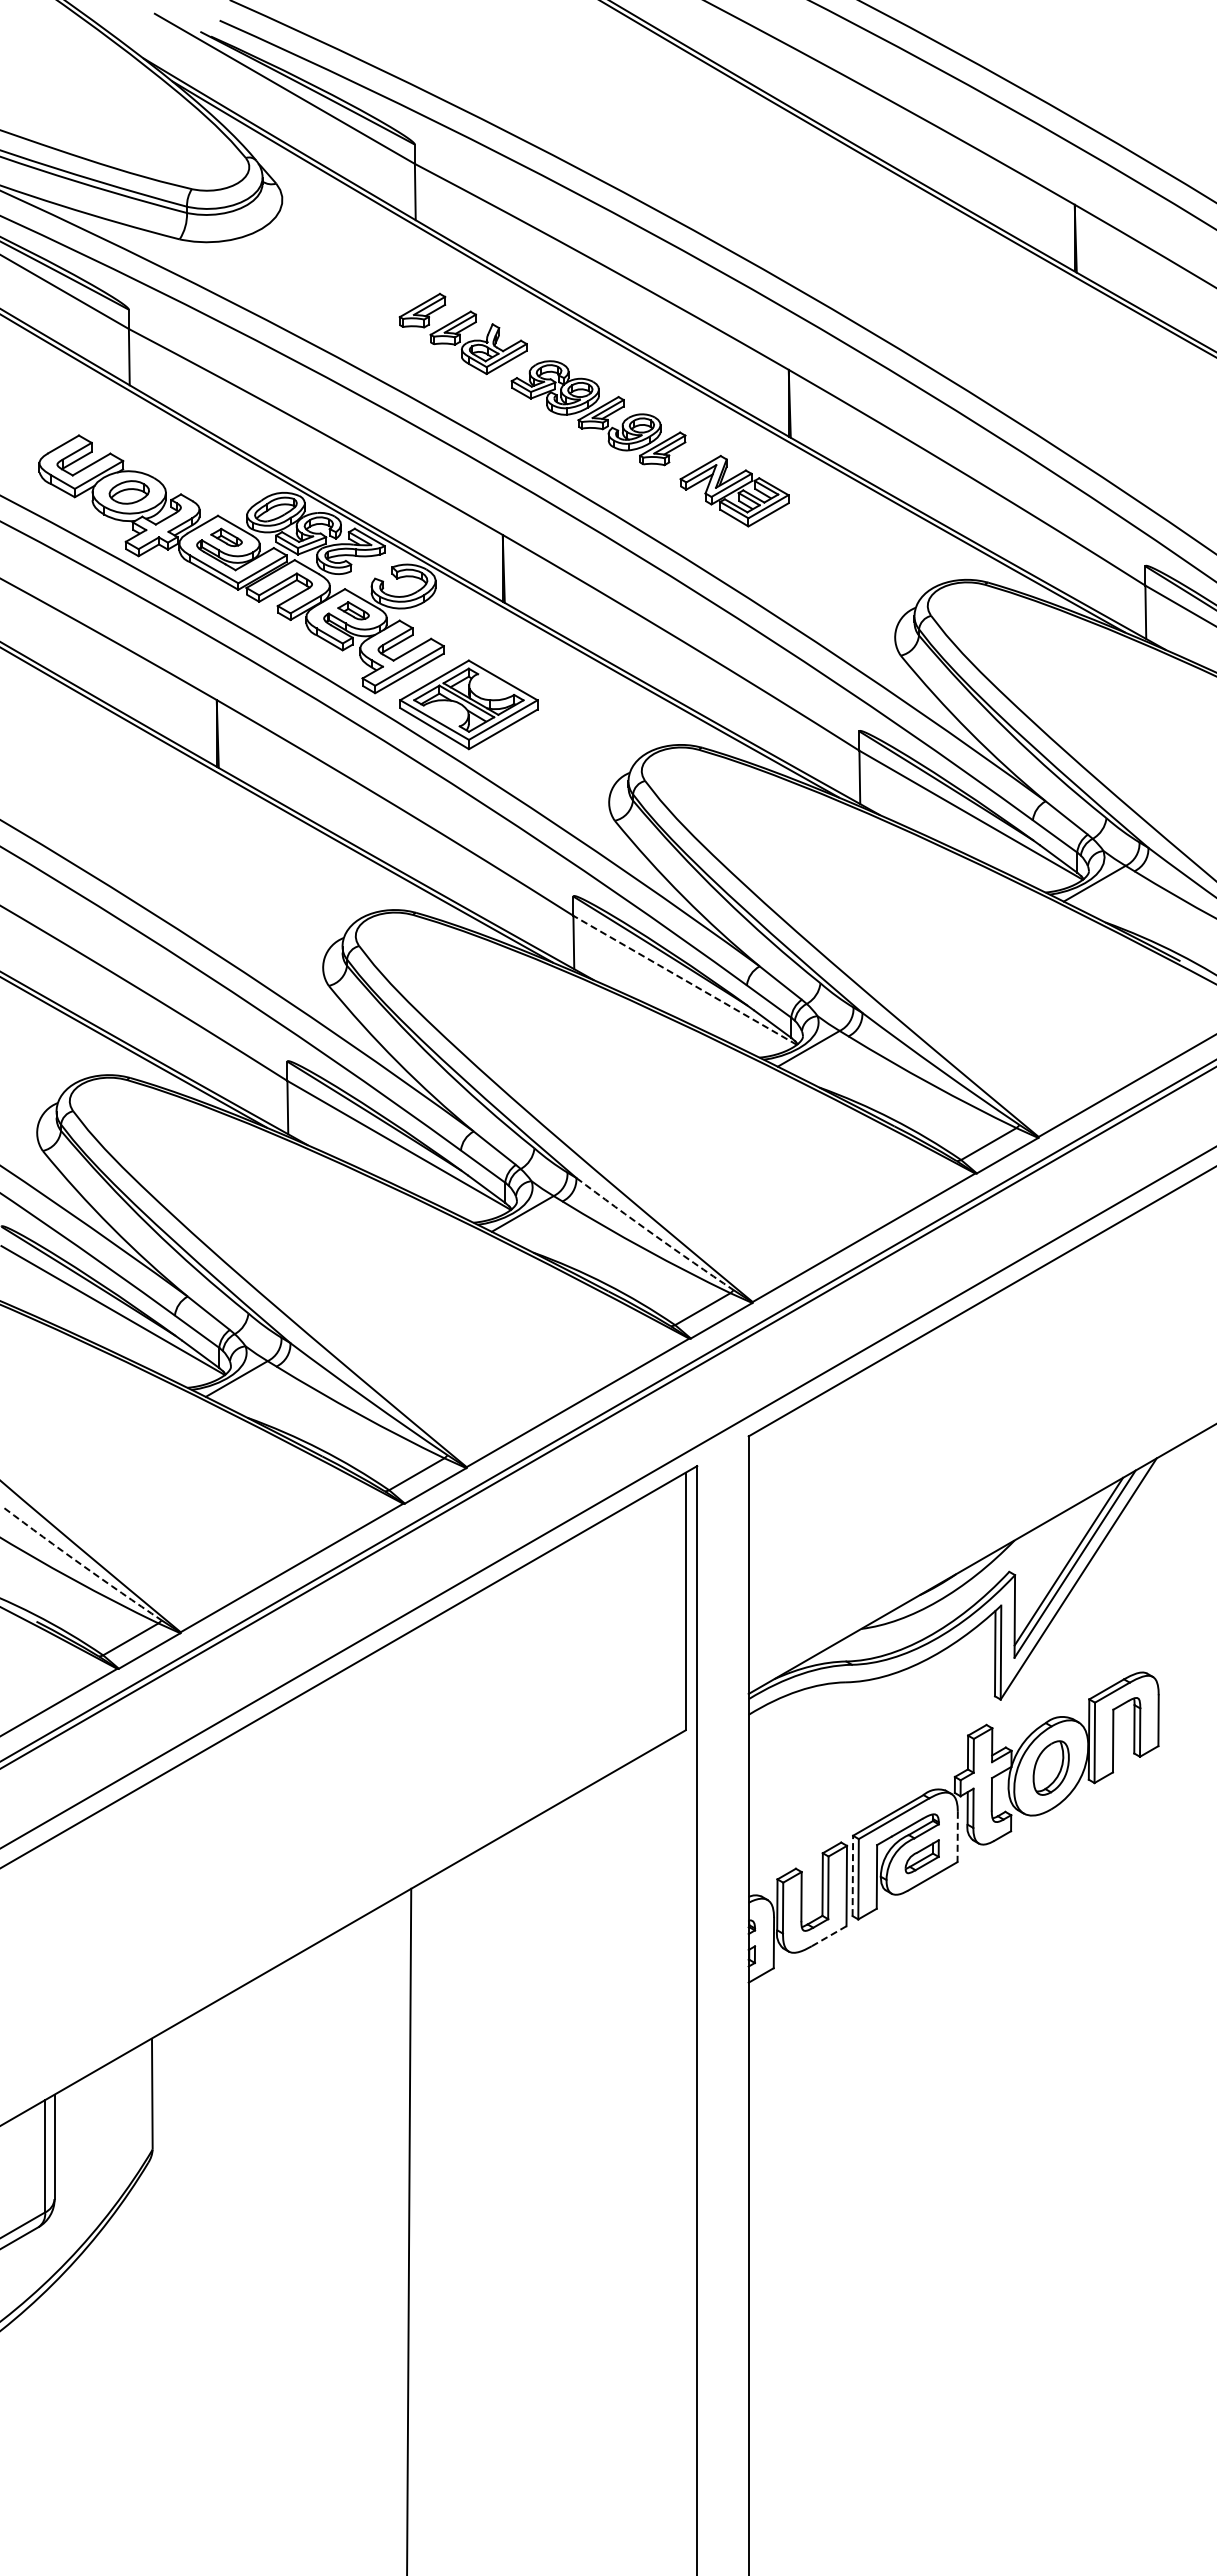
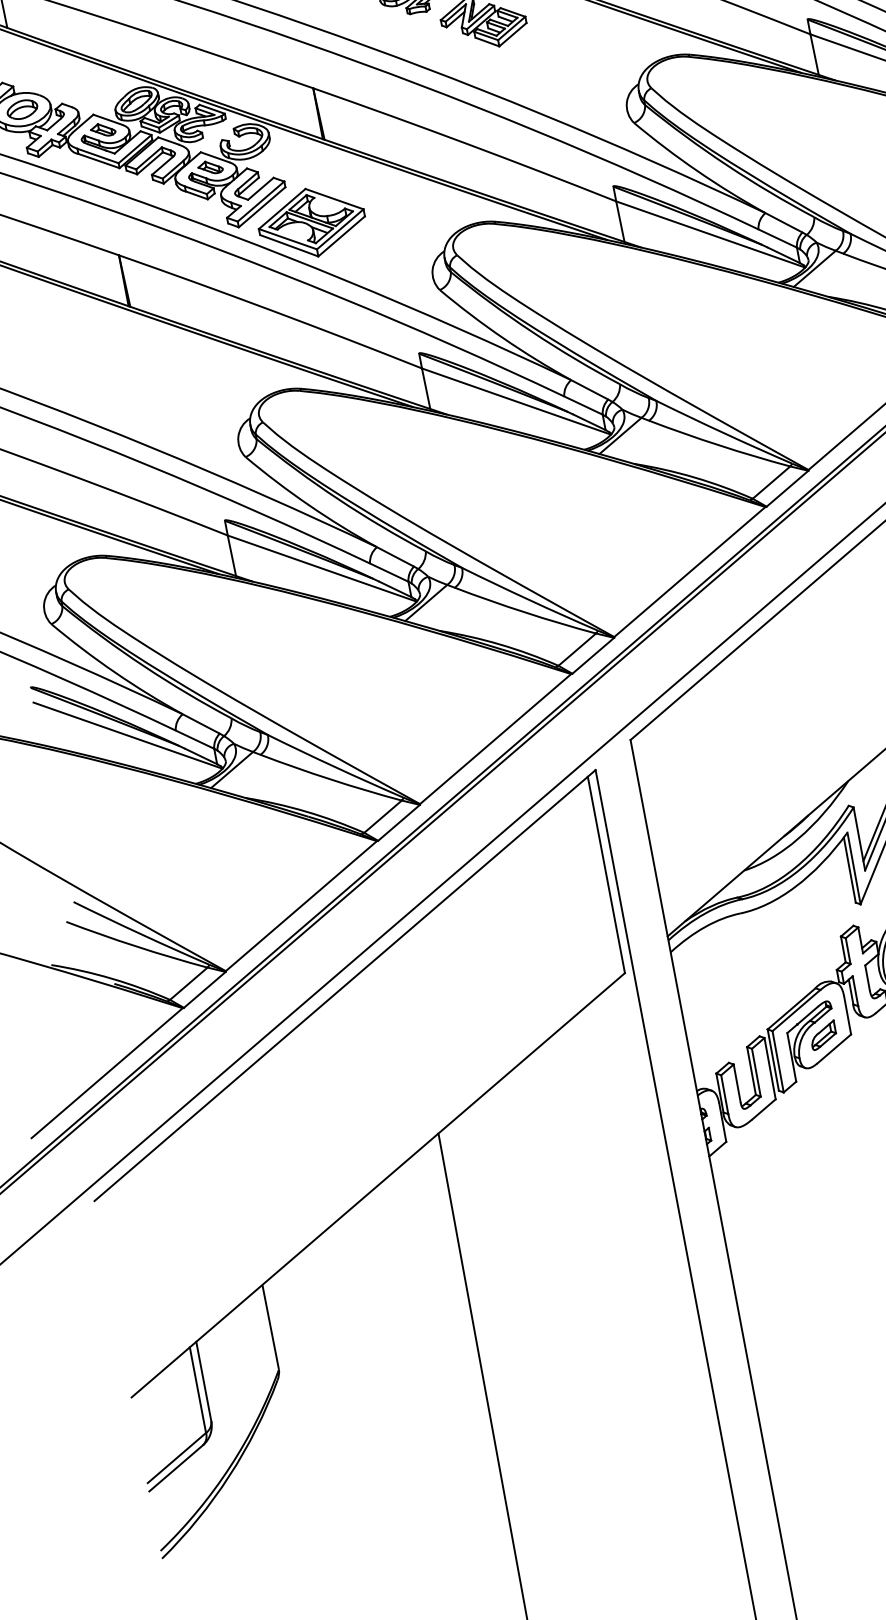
line: (684, 980) -> (515, 401), dashed -> solid
arc: (654, 1235) -> (529, 600), dashed -> solid
arc: (82, 1565) -> (141, 934), dashed -> solid
line: (957, 1837) -> (847, 1015), dashed -> solid
line: (852, 1875) -> (772, 1059), dashed -> solid
line: (828, 1936) -> (763, 1109), dashed -> solid

